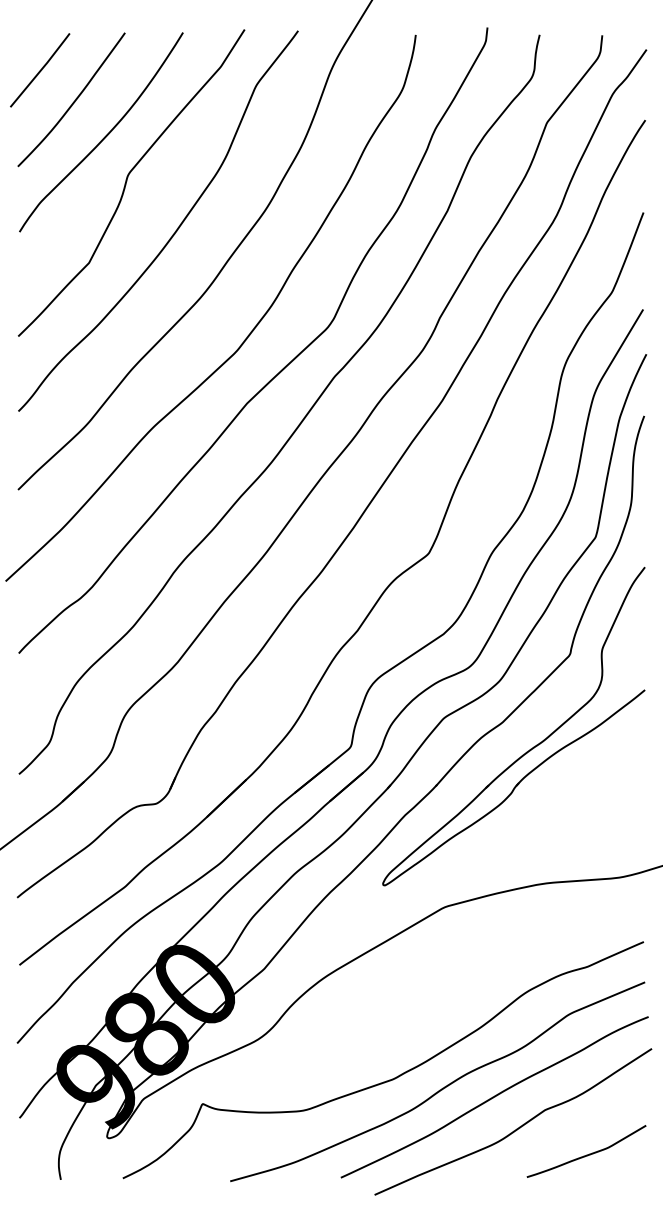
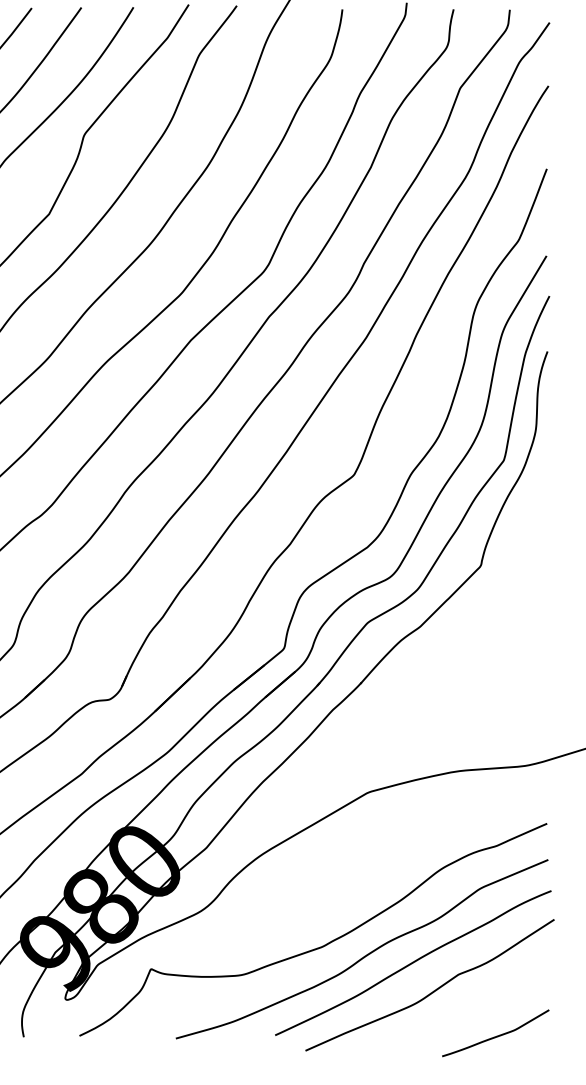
part: (530, 748) -> (445, 650), removed
curve: (586, 1154) -> (495, 1036), moved

